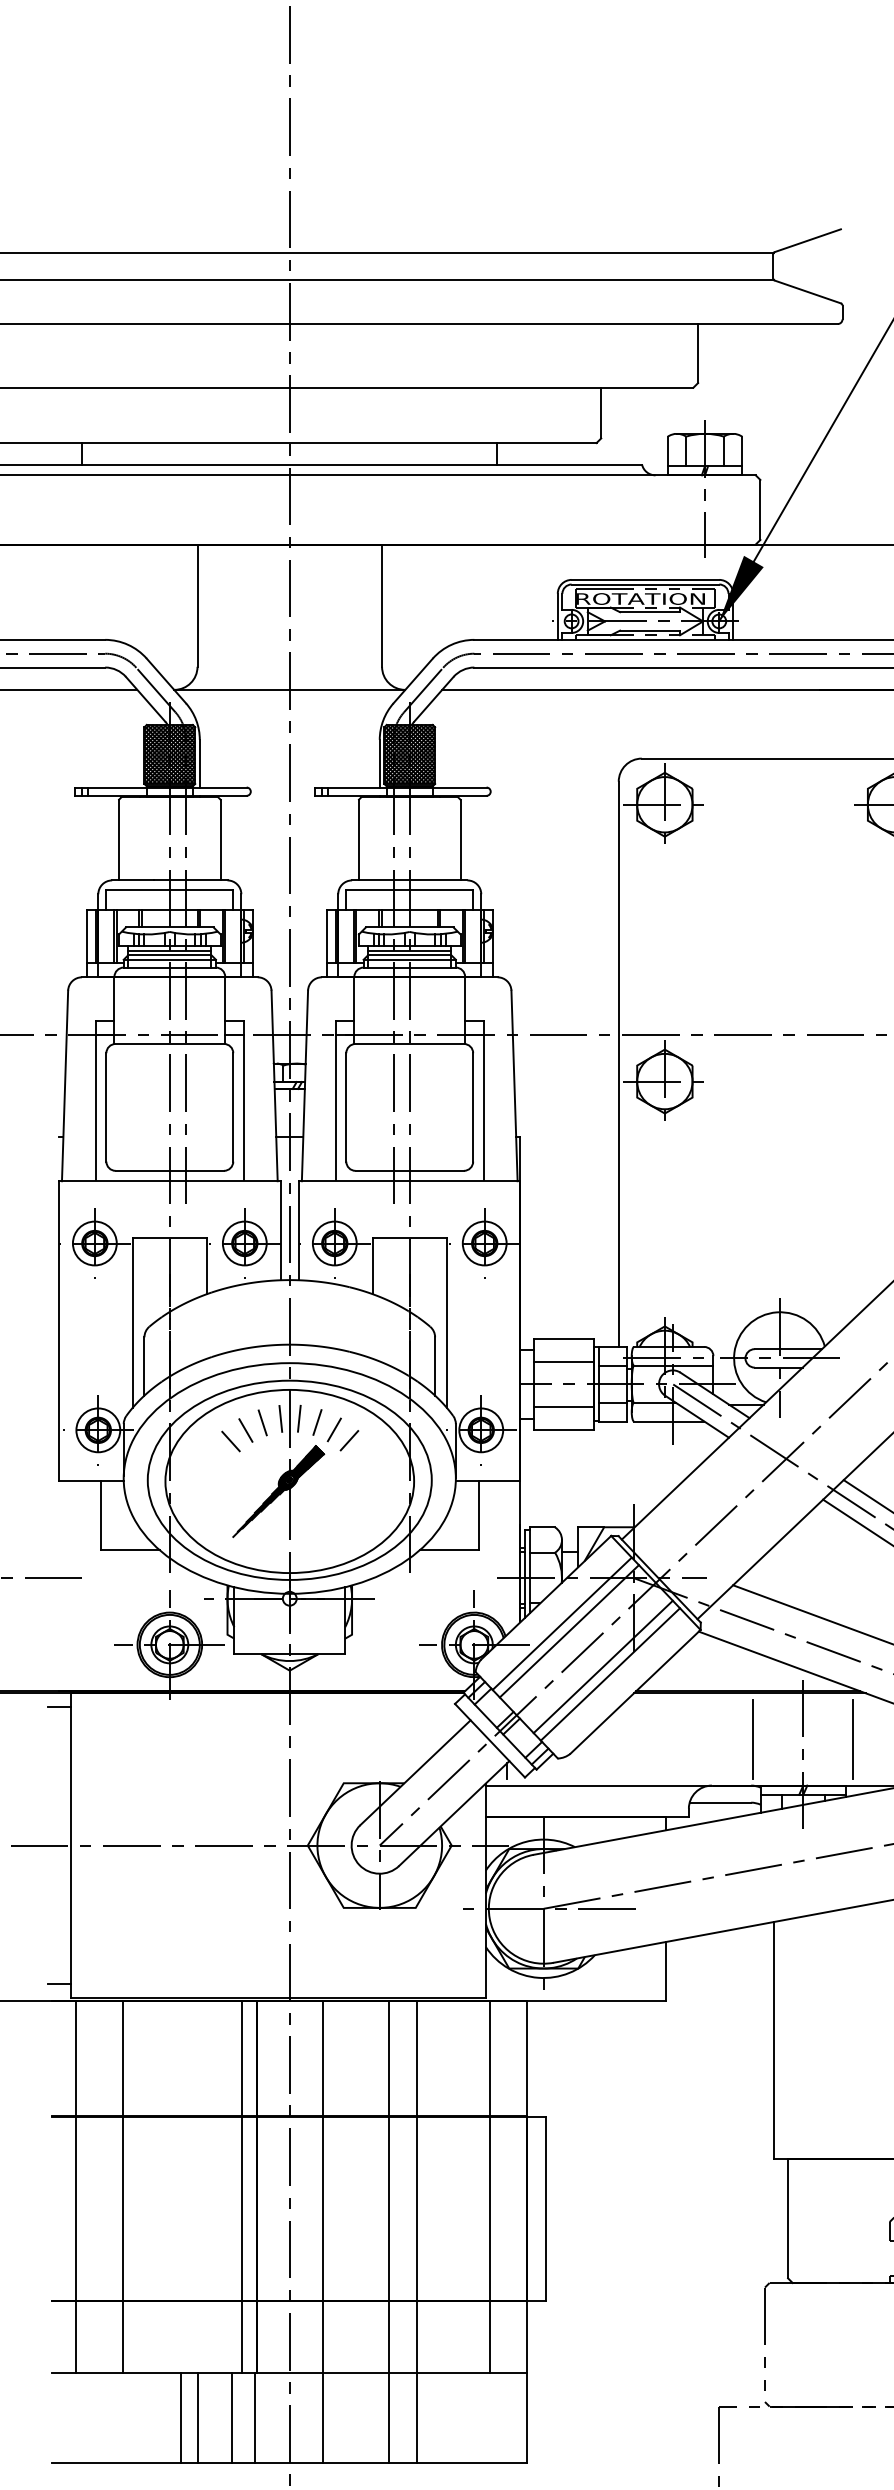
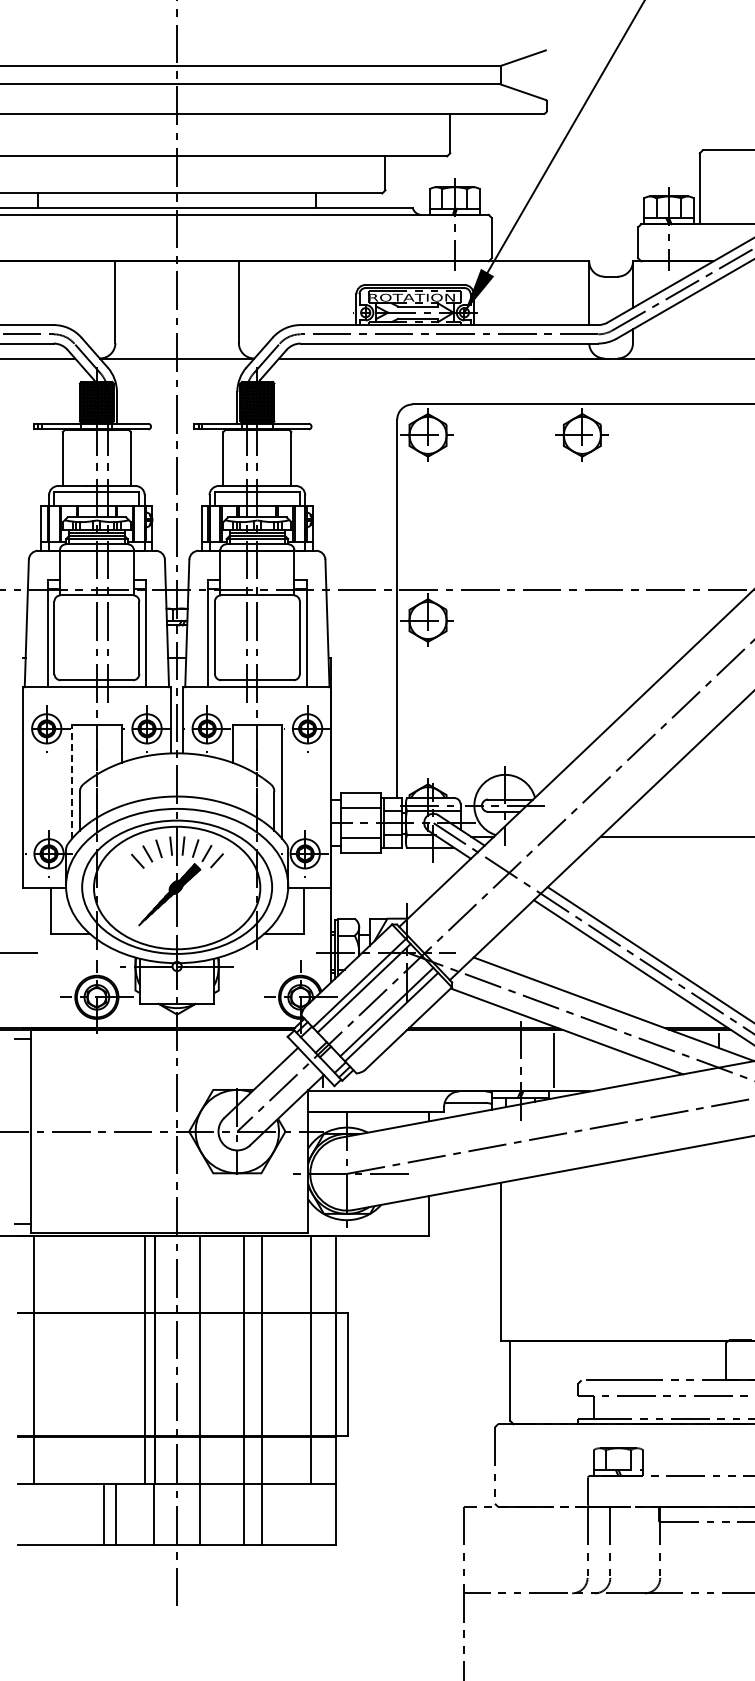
line: (133, 1322) -> (72, 781), solid -> dashed
line: (753, 1739) -> (487, 1060), removed
line: (122, 2186) -> (65, 1359), removed
line: (232, 2417) -> (138, 1514), removed

